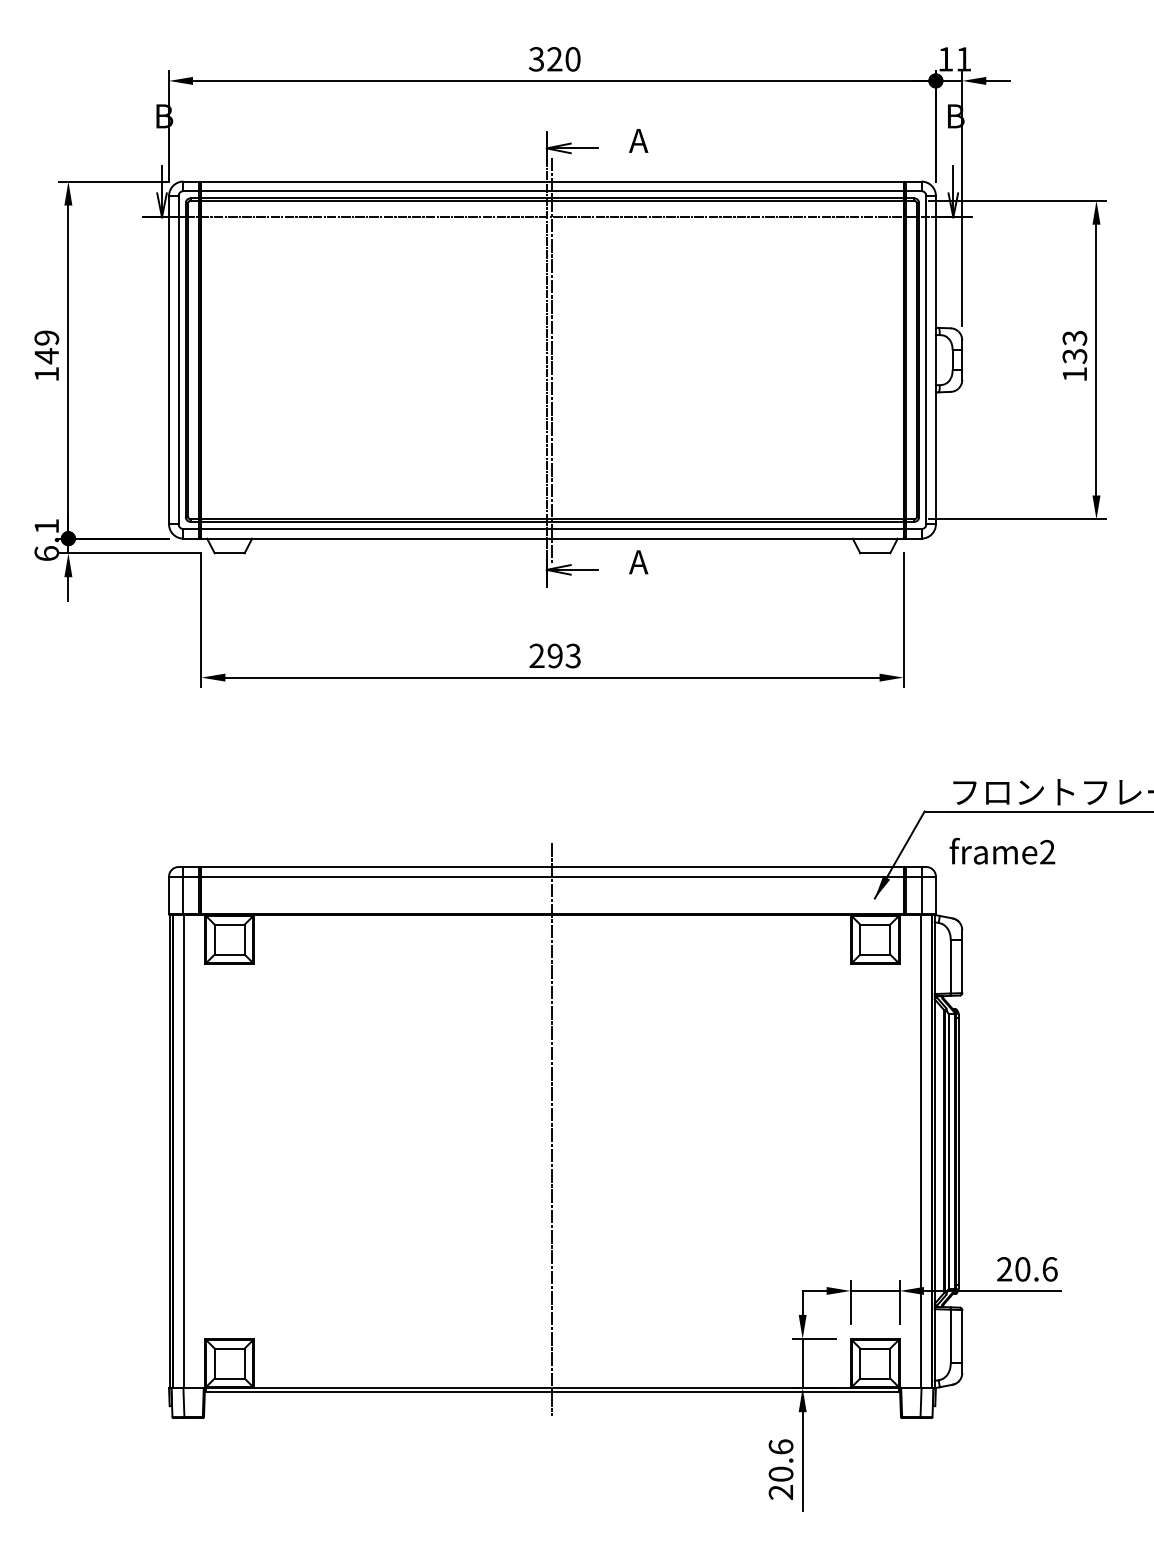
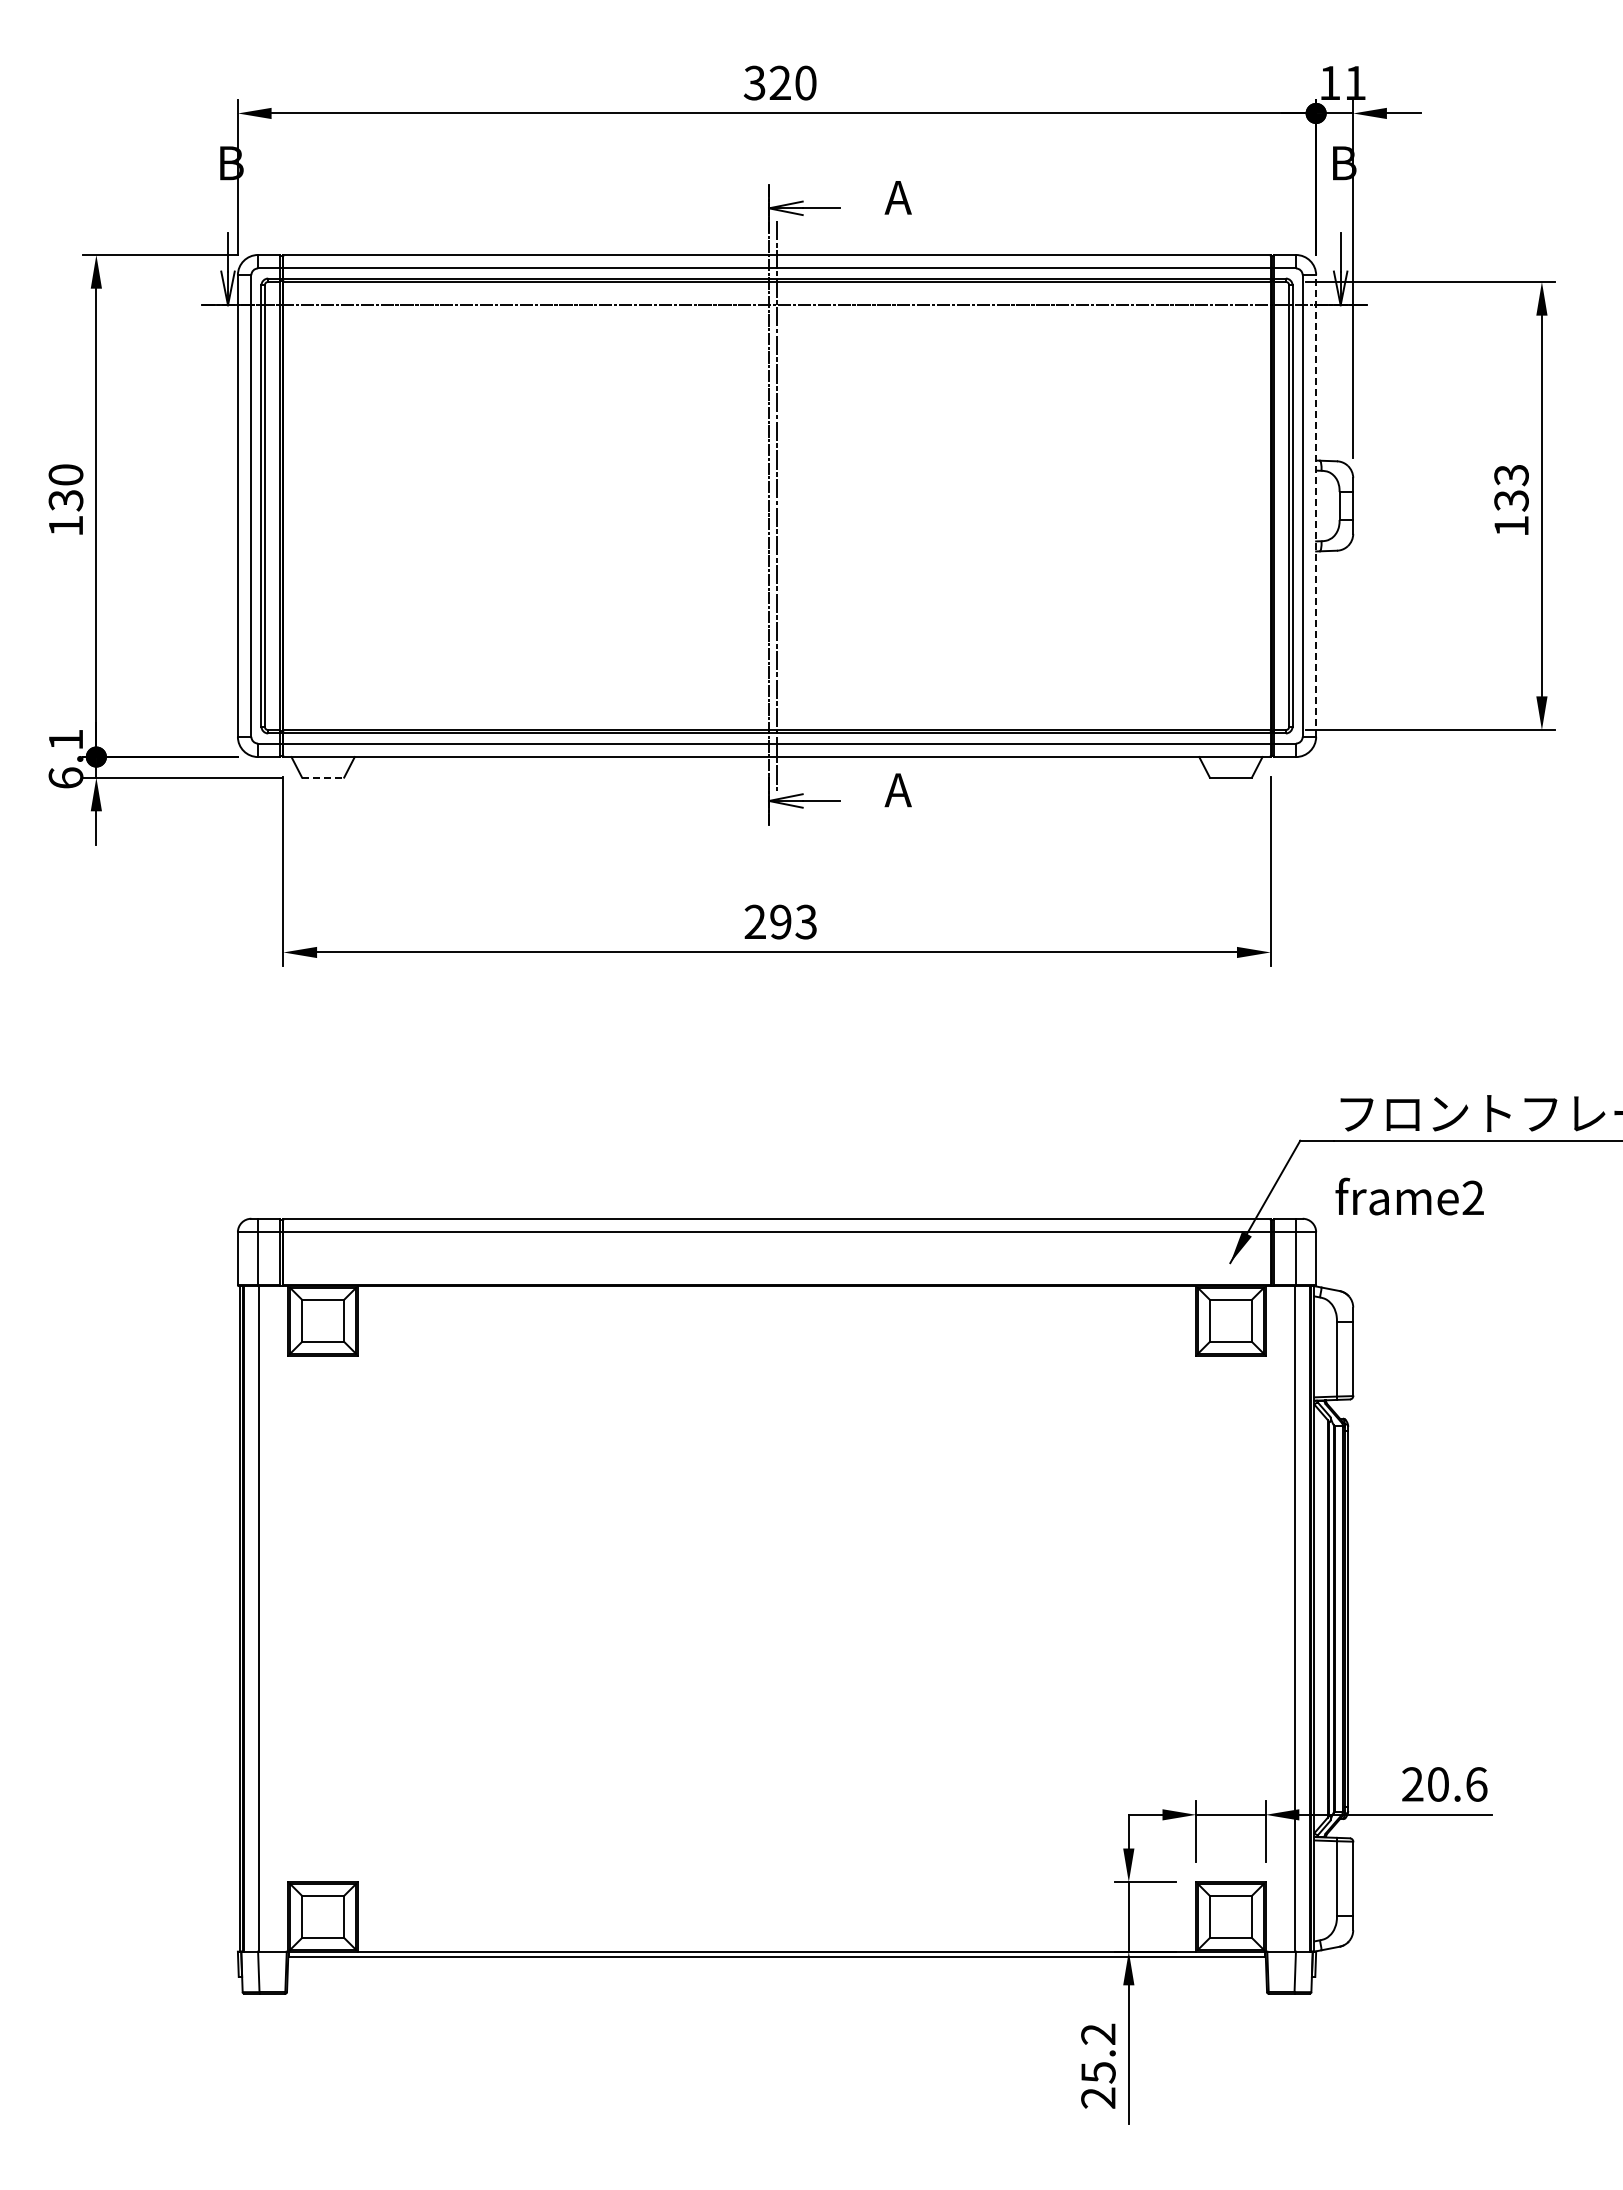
text: (46, 347) -> (65, 488), 149 -> 130
line: (936, 360) -> (1316, 506), solid -> dashed
line: (229, 553) -> (323, 777), solid -> dashed
line: (552, 1129) -> (777, 1587), removed
text: (781, 1460) -> (1098, 2053), 20.6 -> 25.2

